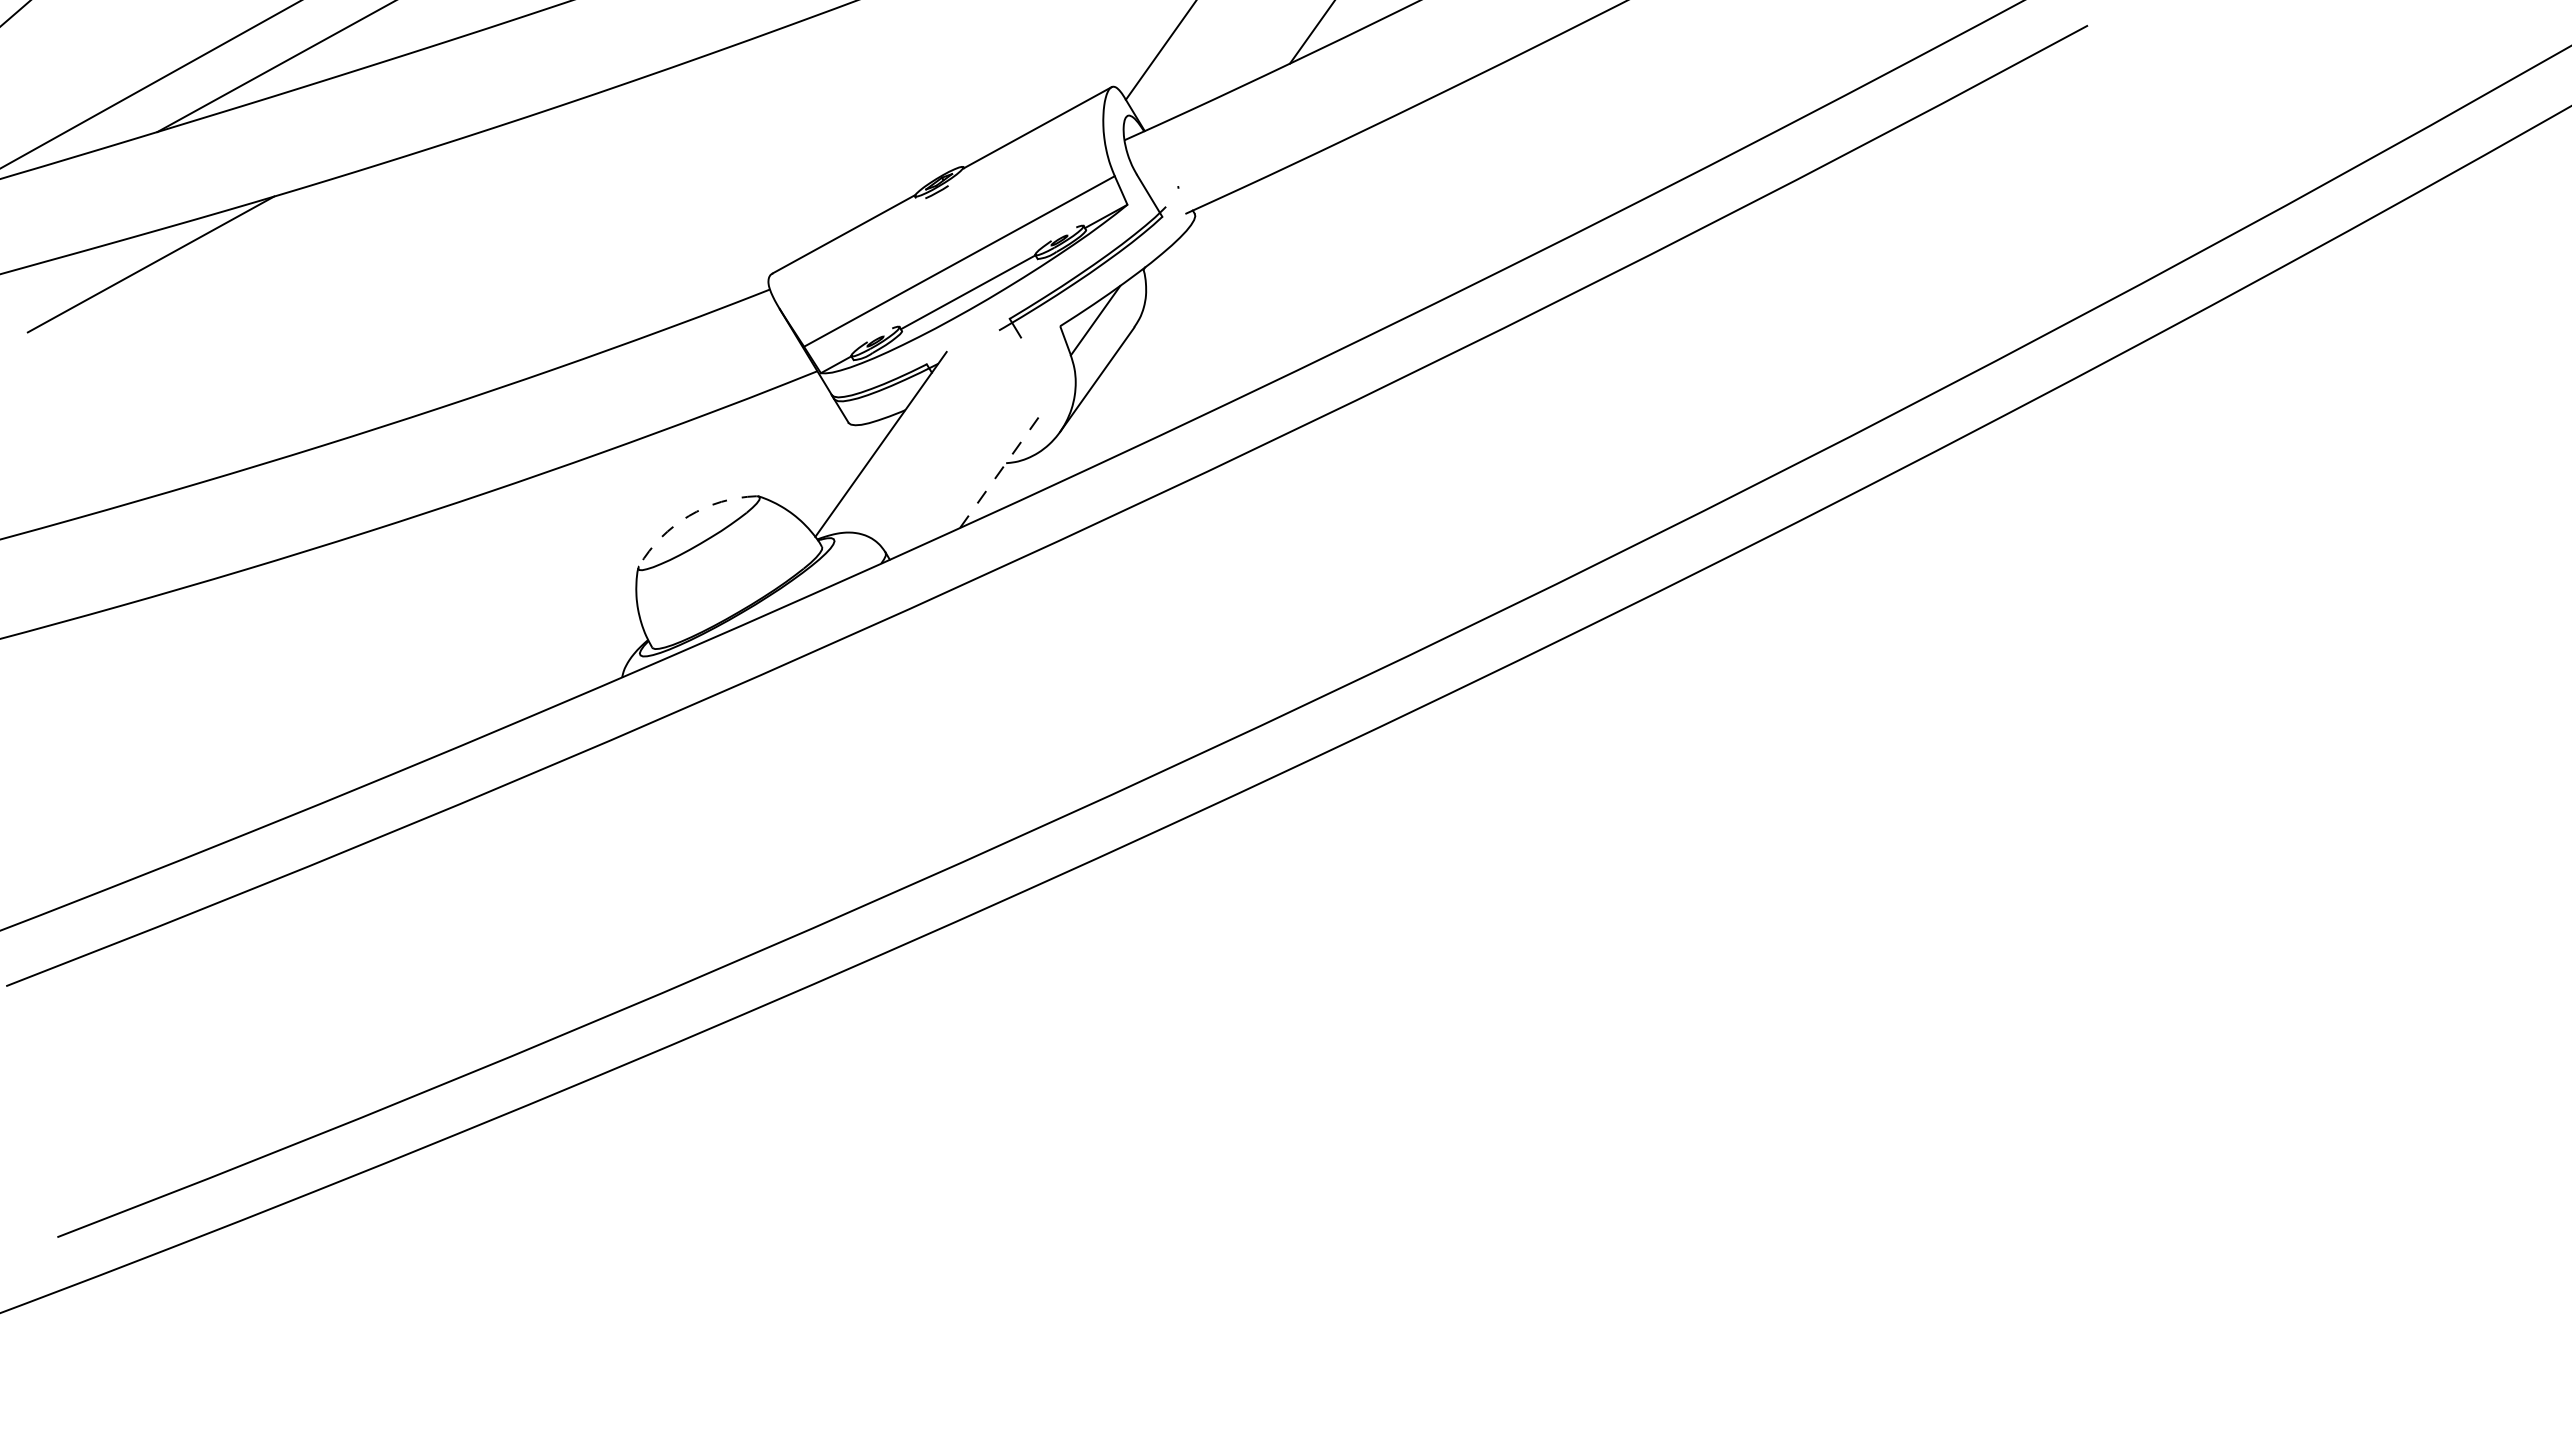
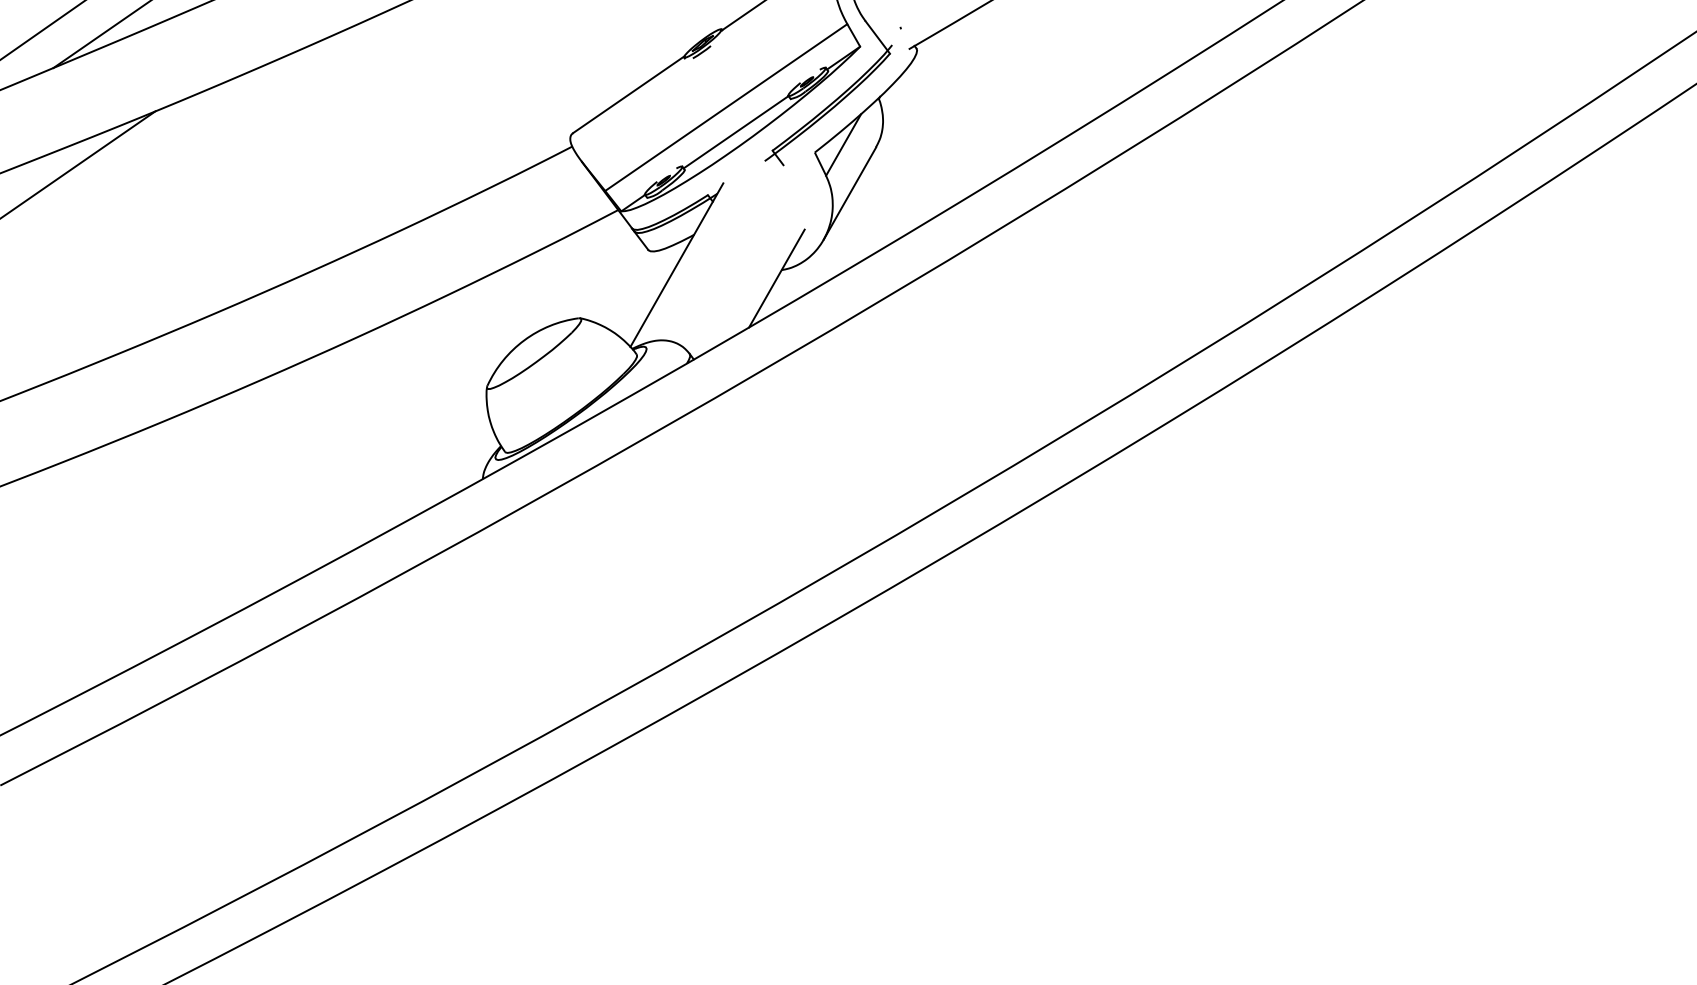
line: (999, 472) -> (777, 278), dashed -> solid
arc: (688, 516) -> (524, 340), dashed -> solid

